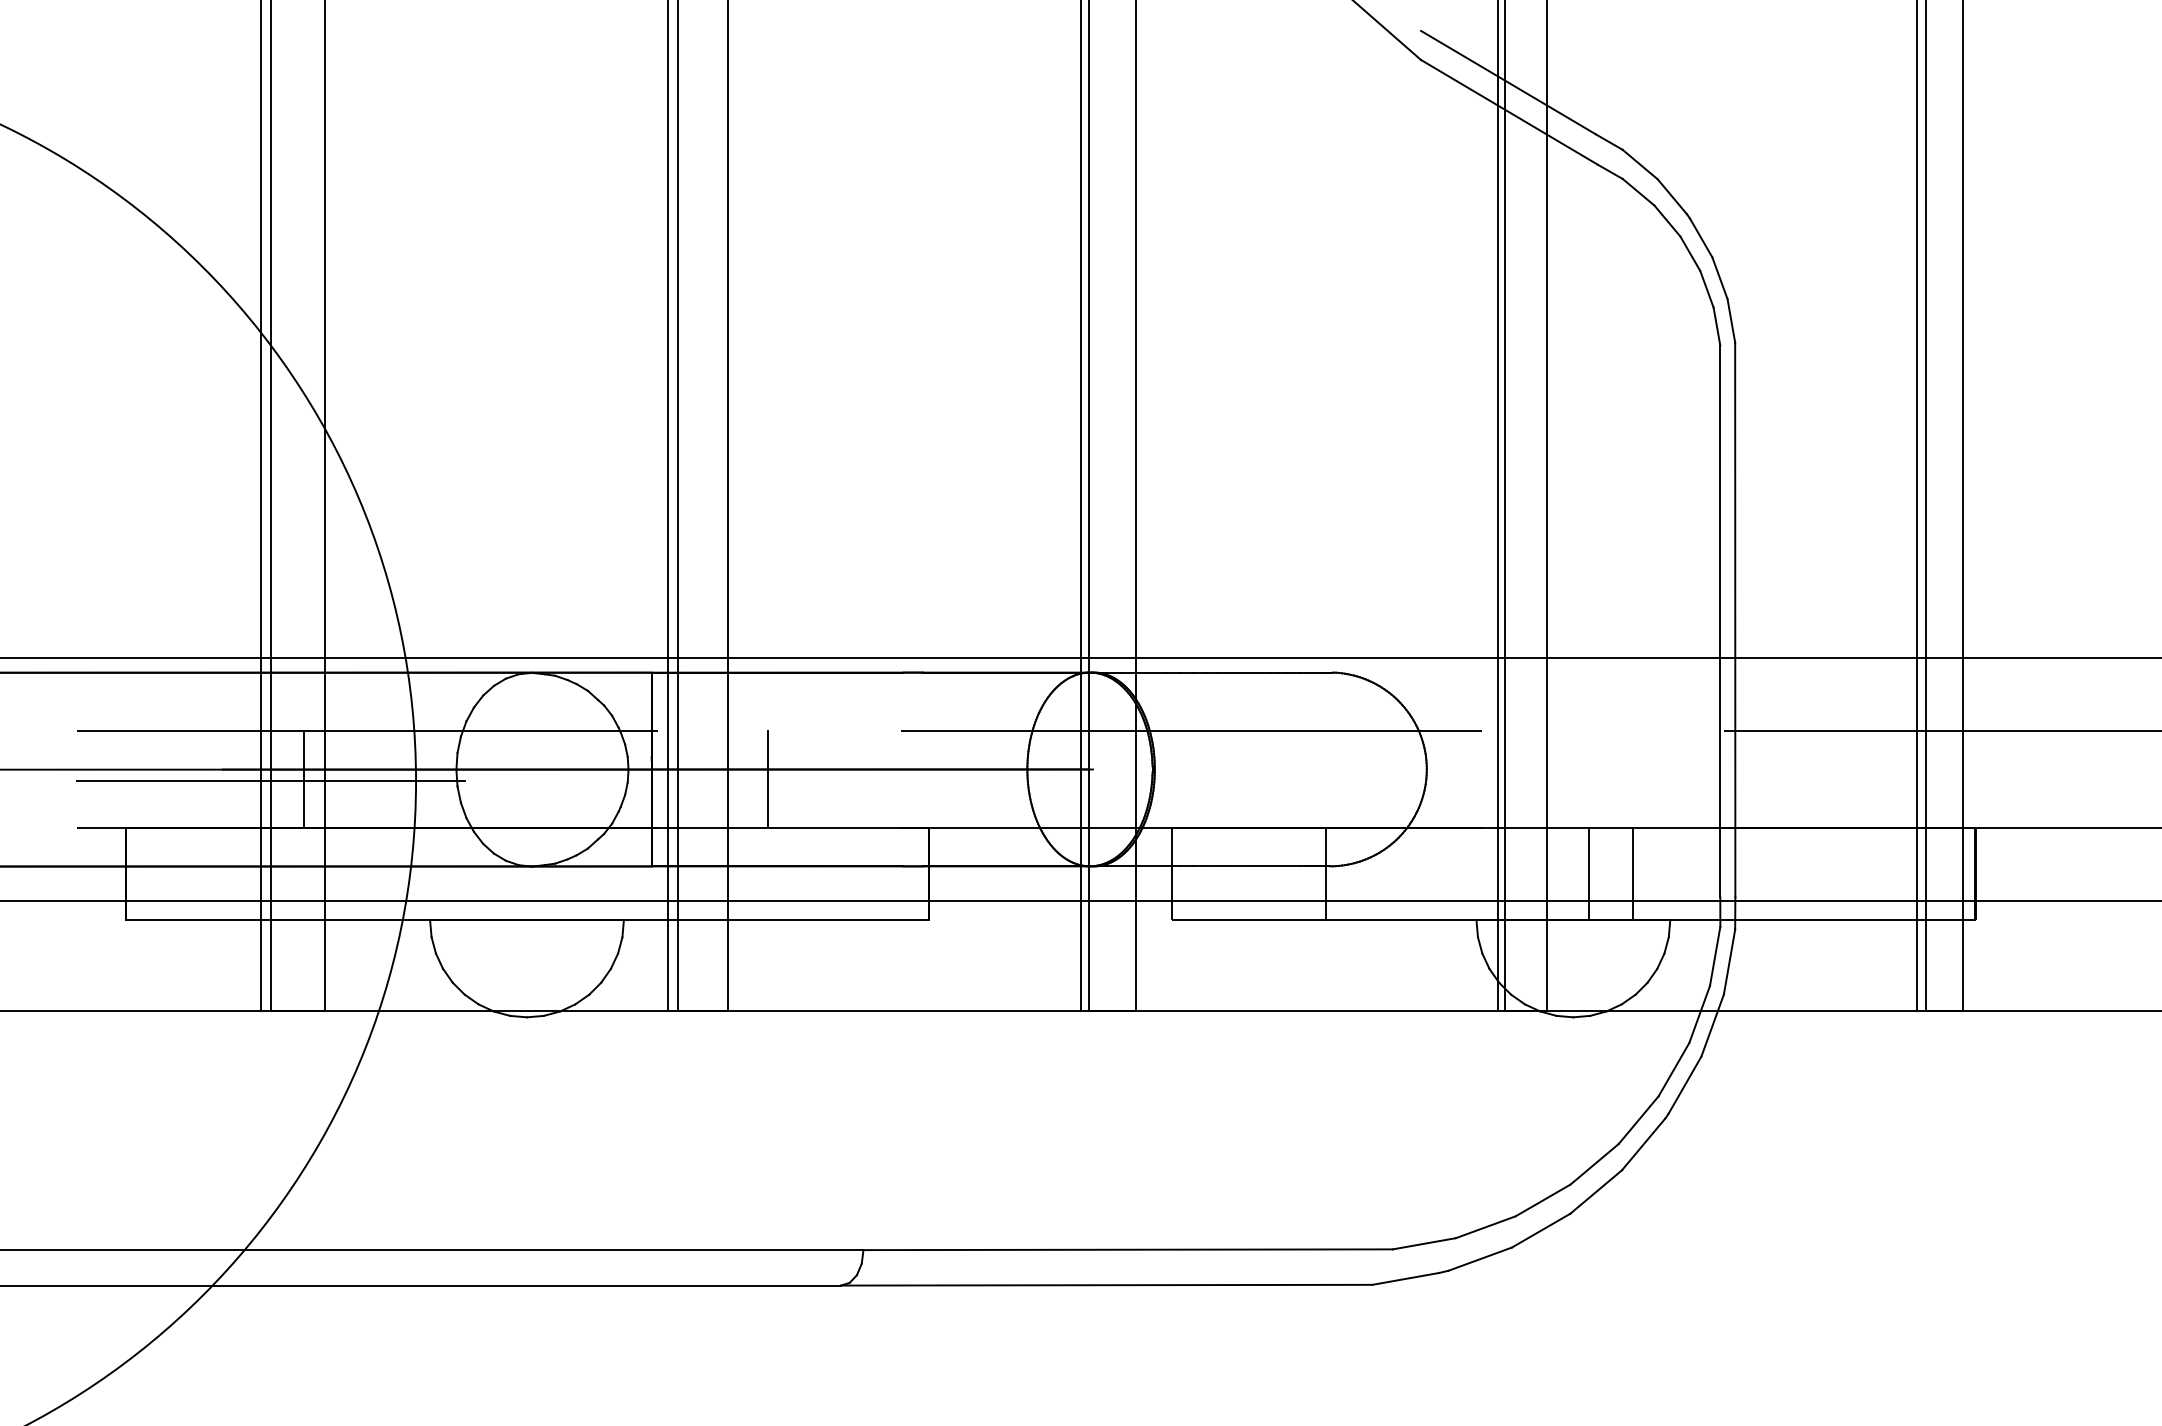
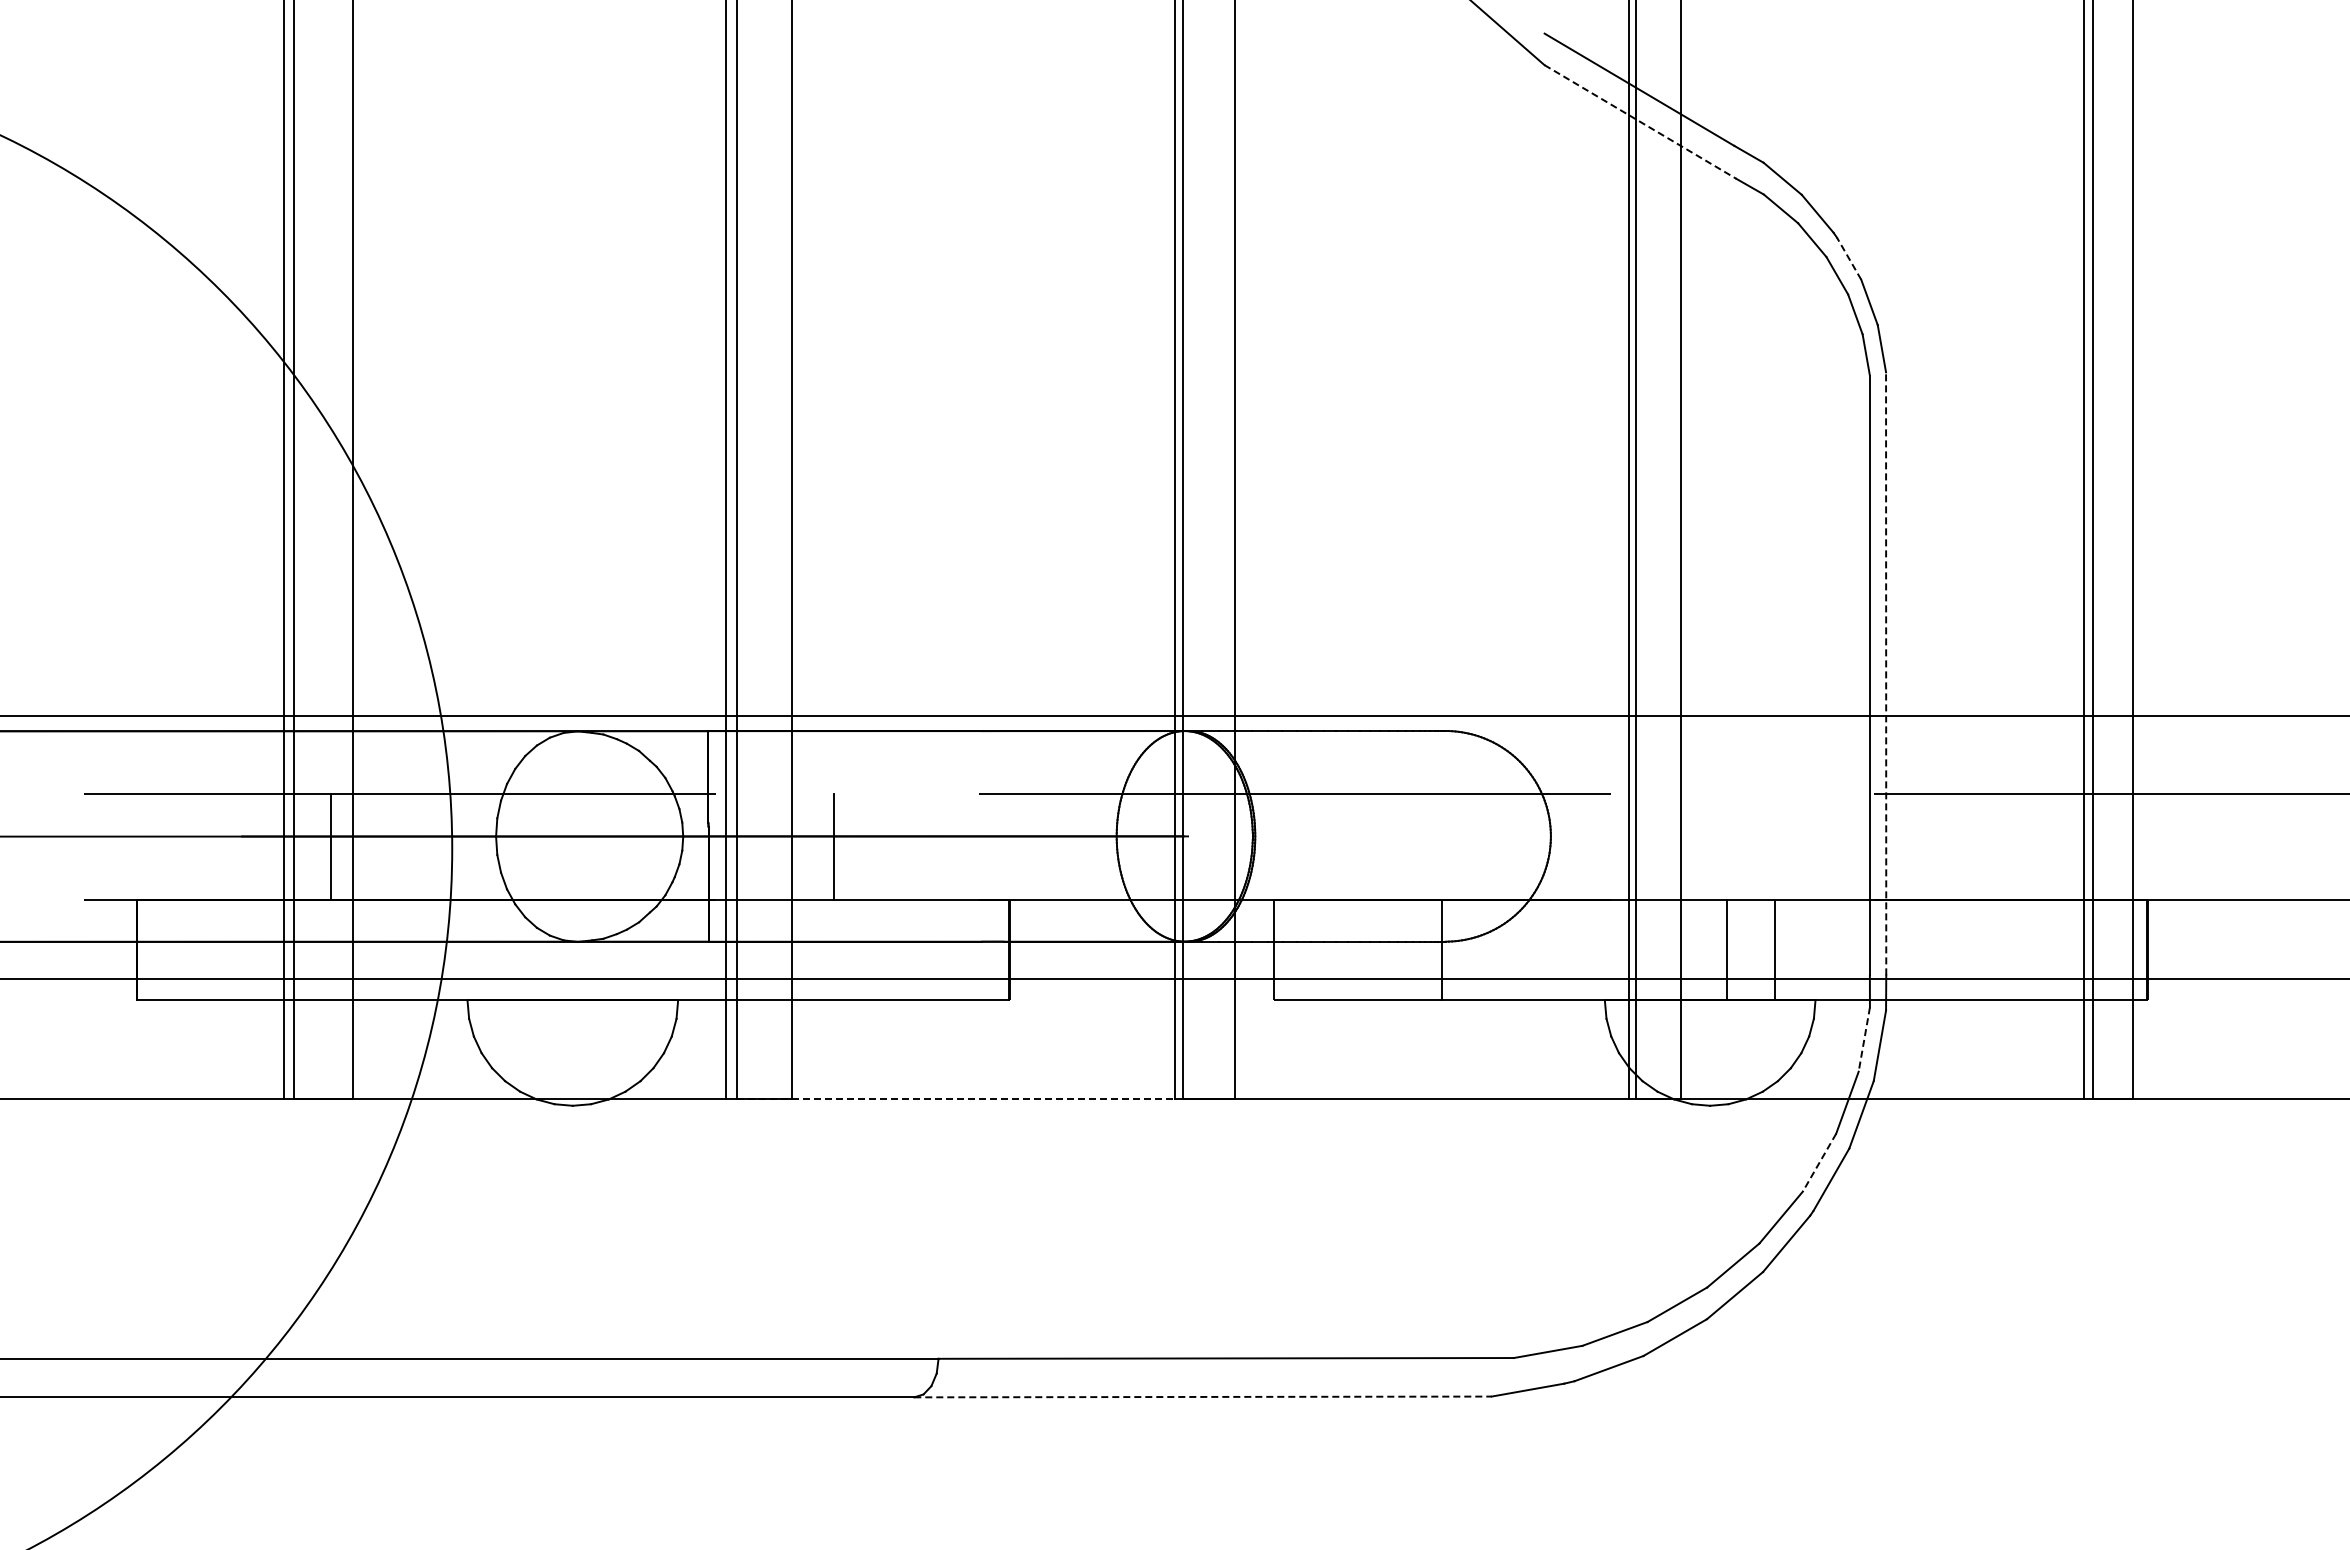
line: (1509, 111) -> (1640, 121), solid -> dashed
line: (1700, 237) -> (1848, 258), solid -> dashed
line: (1735, 619) -> (1886, 673), solid -> dashed
line: (270, 781) -> (293, 849), removed
line: (1715, 956) -> (1864, 1039), solid -> dashed
line: (879, 1010) -> (956, 1098), solid -> dashed
line: (1673, 1070) -> (1819, 1163), solid -> dashed
line: (1107, 1284) -> (1203, 1396), solid -> dashed

